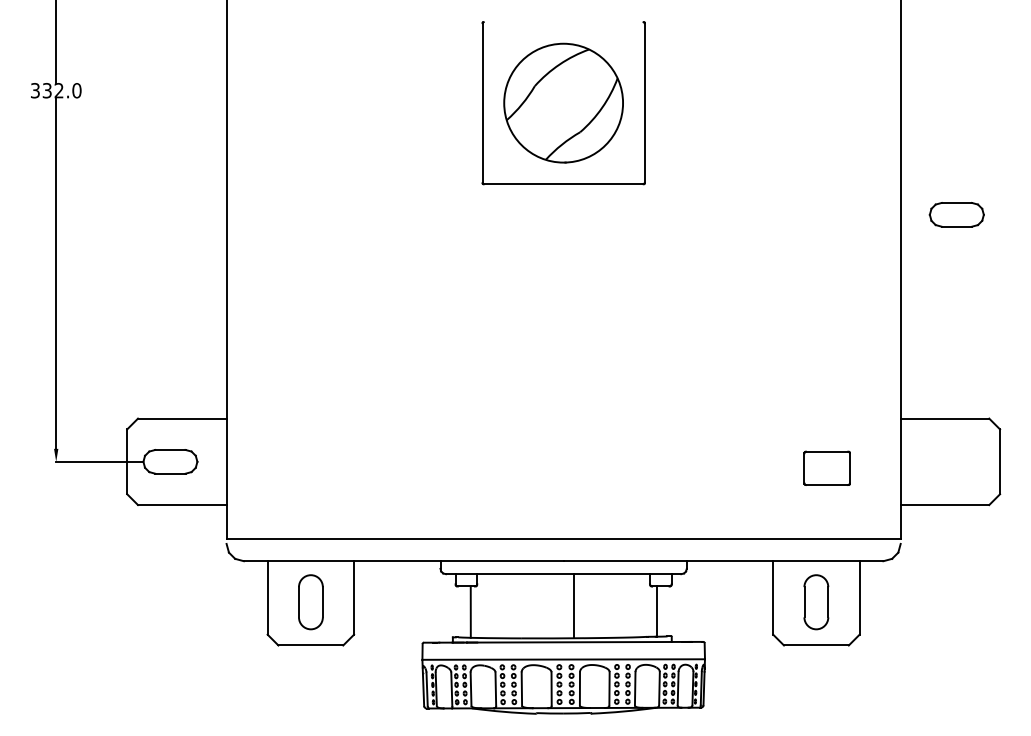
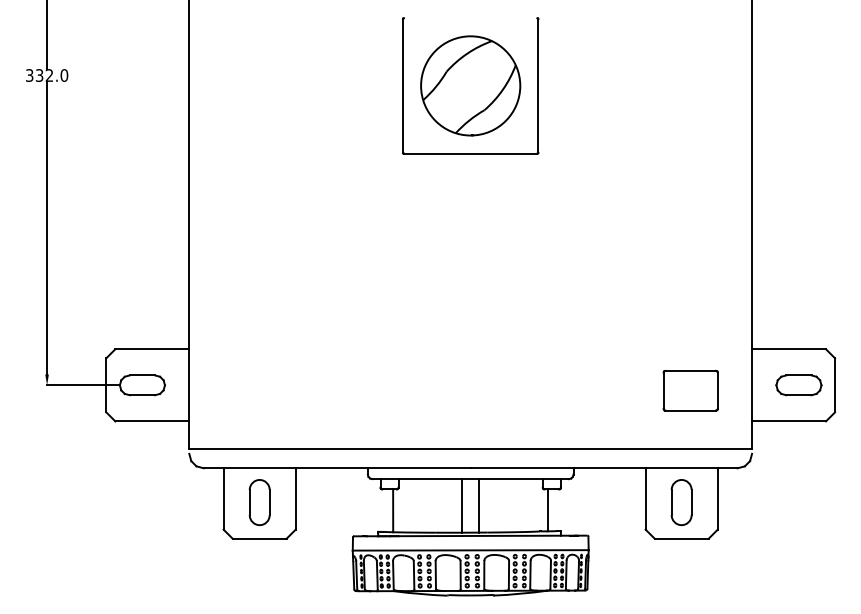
part: (956, 214) -> (798, 385), moved
part: (826, 468) -> (690, 390), size x1.43
line: (553, 606) -> (462, 506), added

